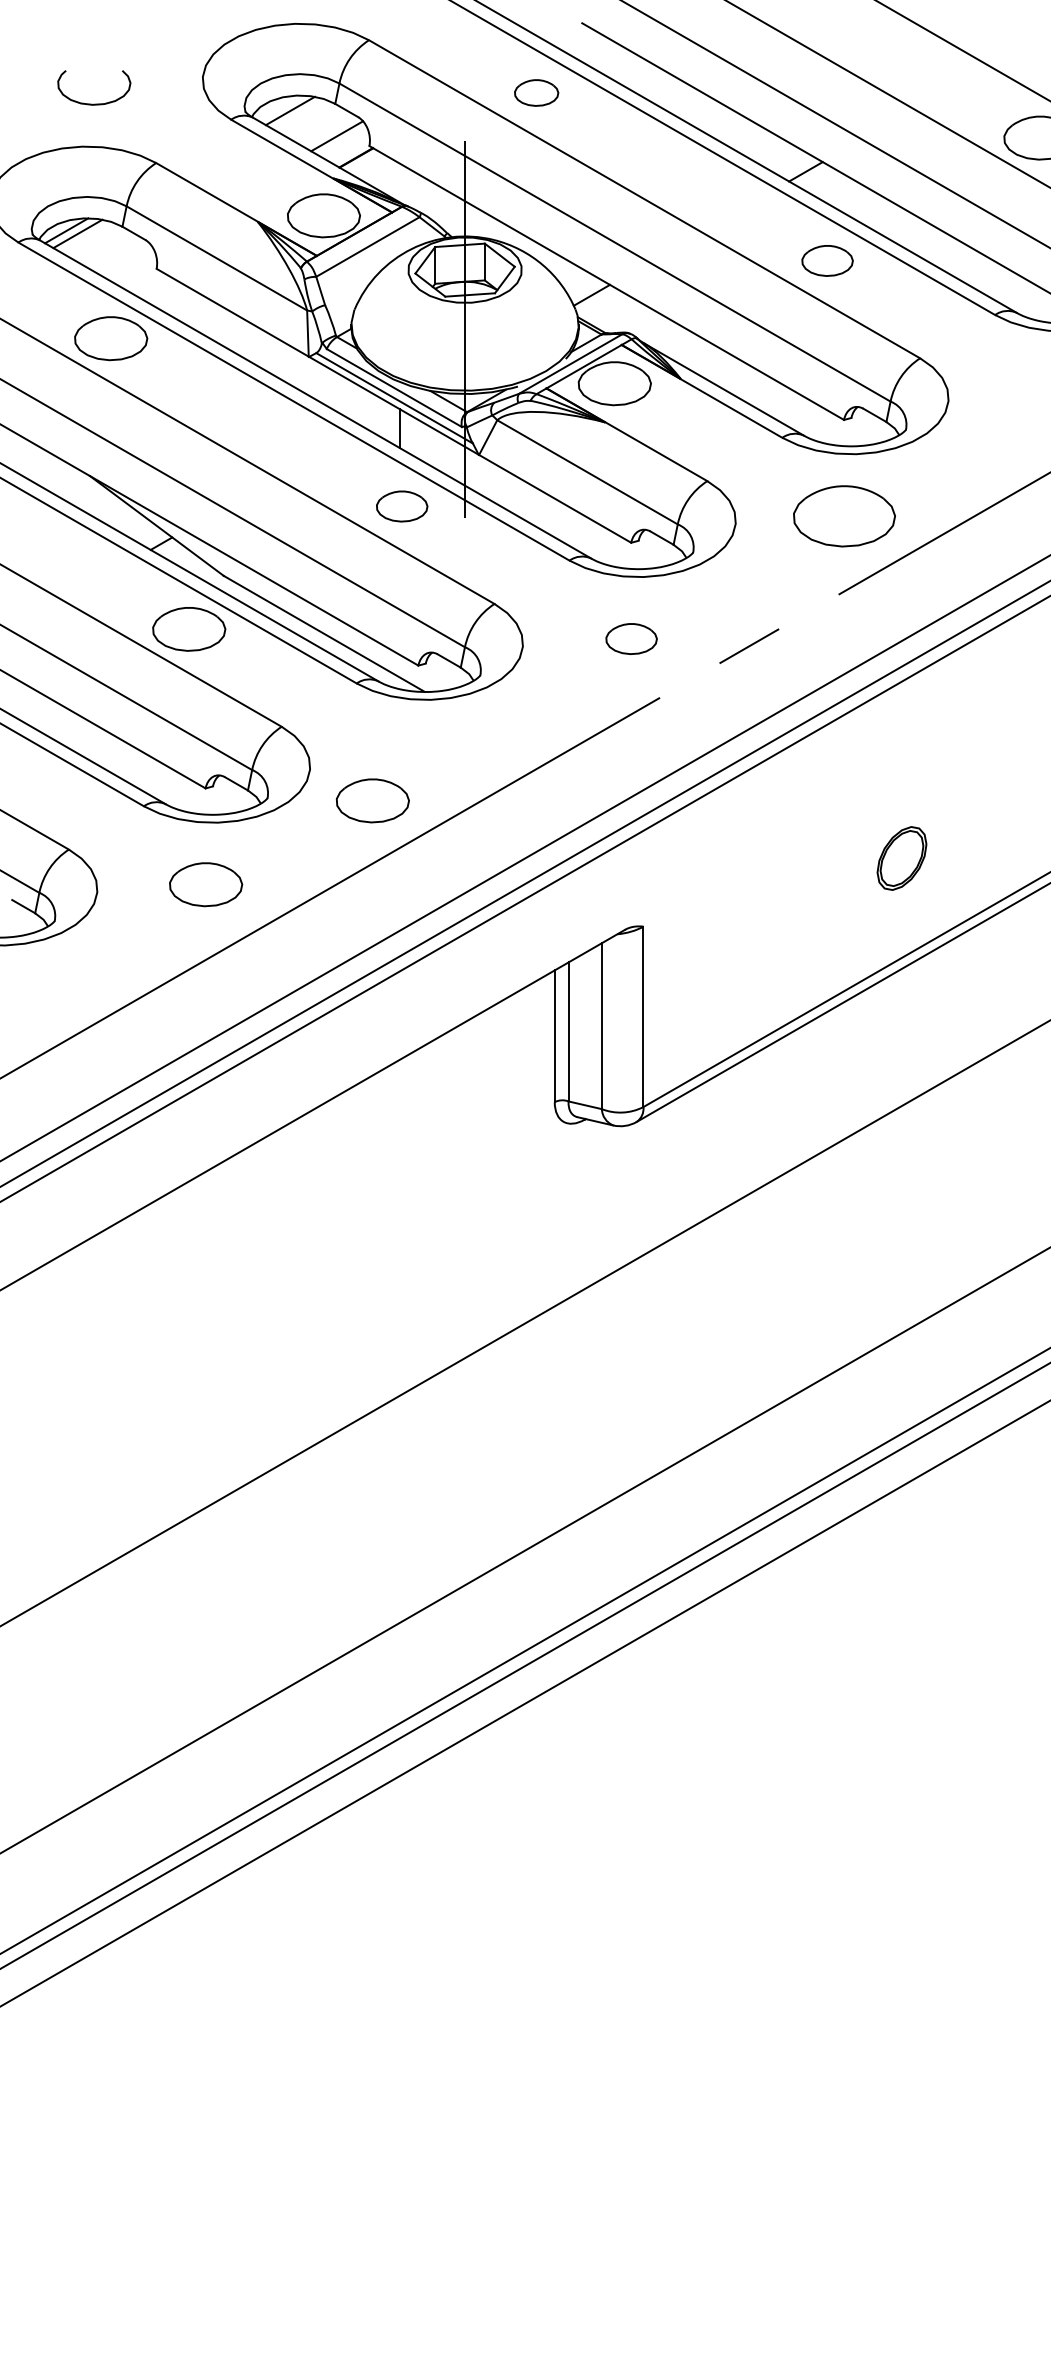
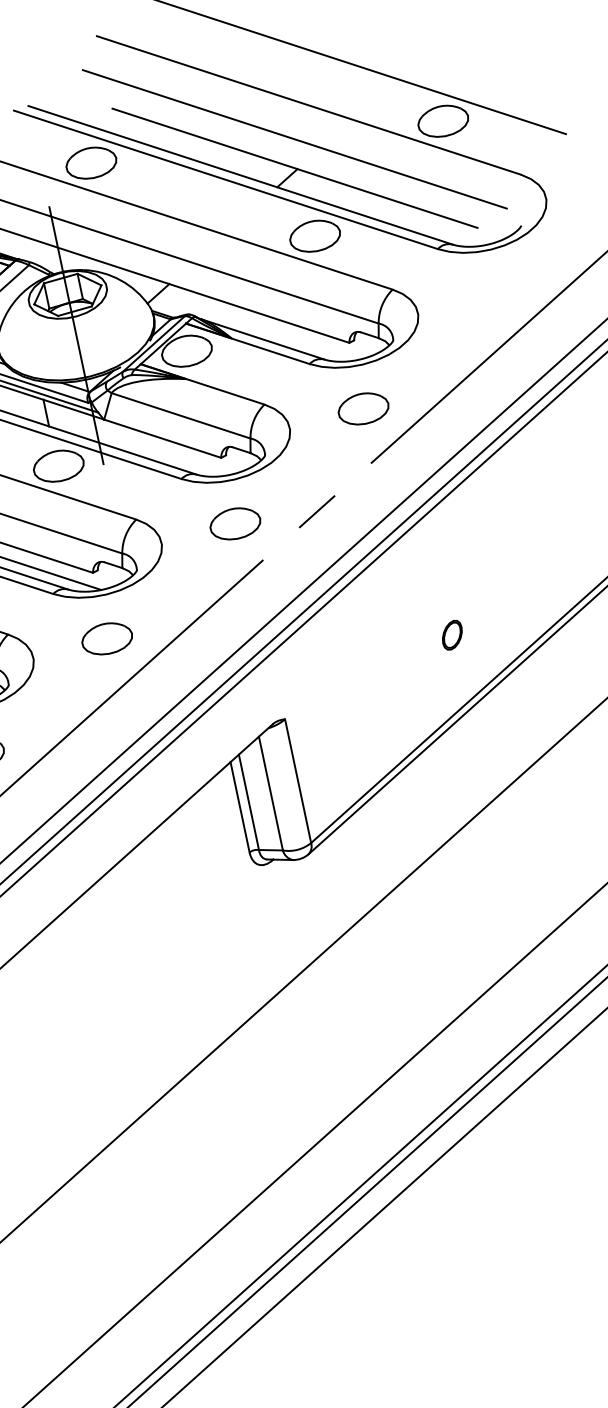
part: (536, 92) -> (91, 162), size x1.67
part: (827, 260) -> (315, 235), size x1.43
part: (402, 506) -> (59, 466), size x1.43
part: (844, 515) -> (363, 408), size x0.71
part: (631, 638) -> (235, 523), size x1.43
part: (372, 800) -> (106, 638), moved
part: (901, 858) -> (452, 635), size x0.62

